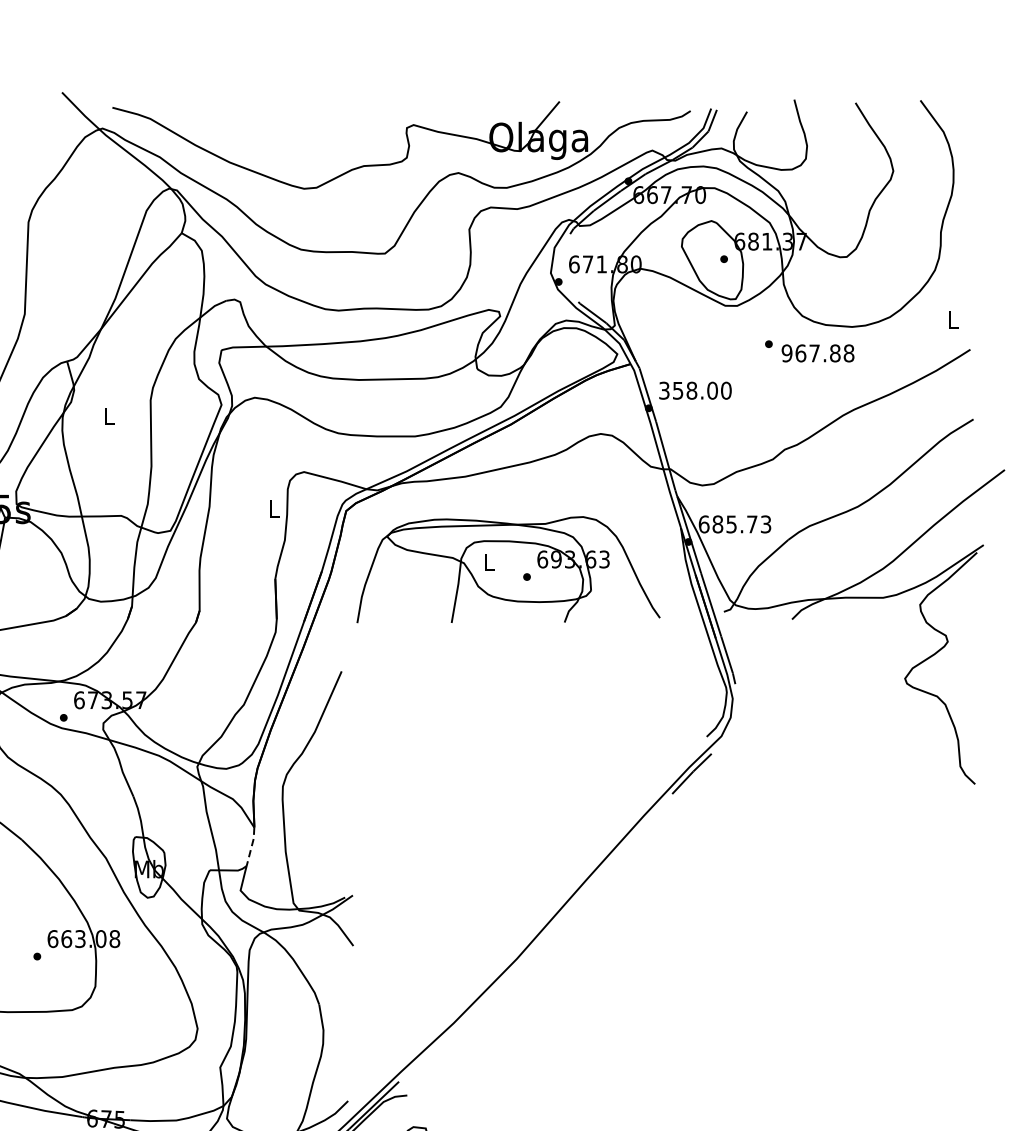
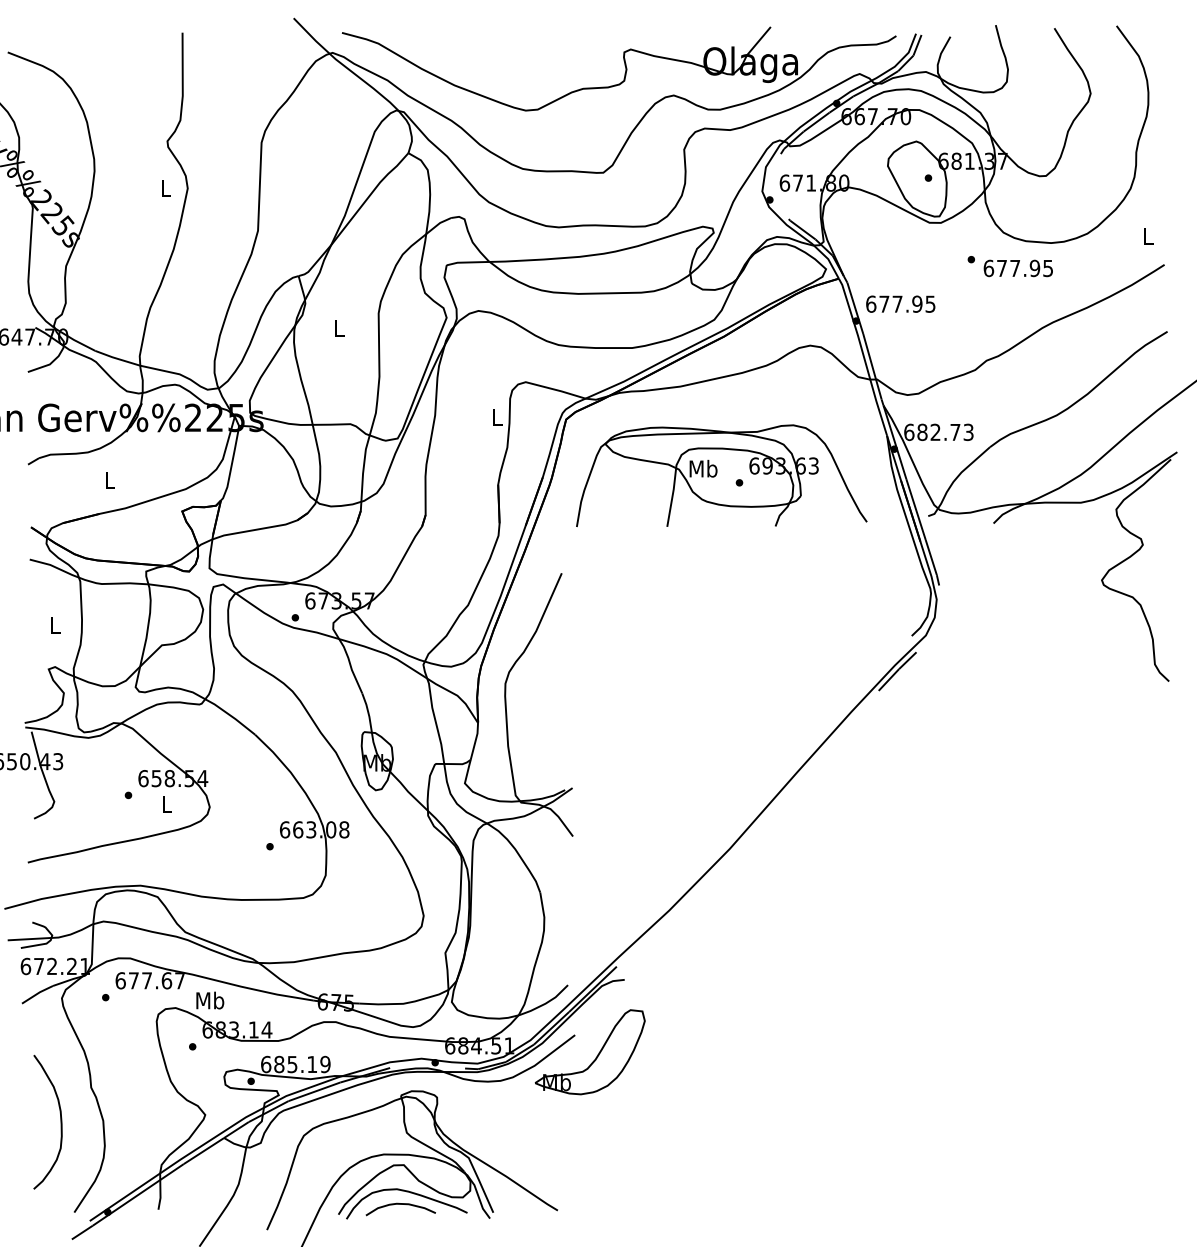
text: (818, 353) -> (1018, 268), 967.88 -> 677.95
text: (694, 389) -> (900, 303), 358.00 -> 677.95
text: (731, 524) -> (935, 432), 685.73 -> 682.73
text: (489, 562) -> (703, 468), L -> Mb
line: (251, 846) -> (475, 741), dashed -> solid

